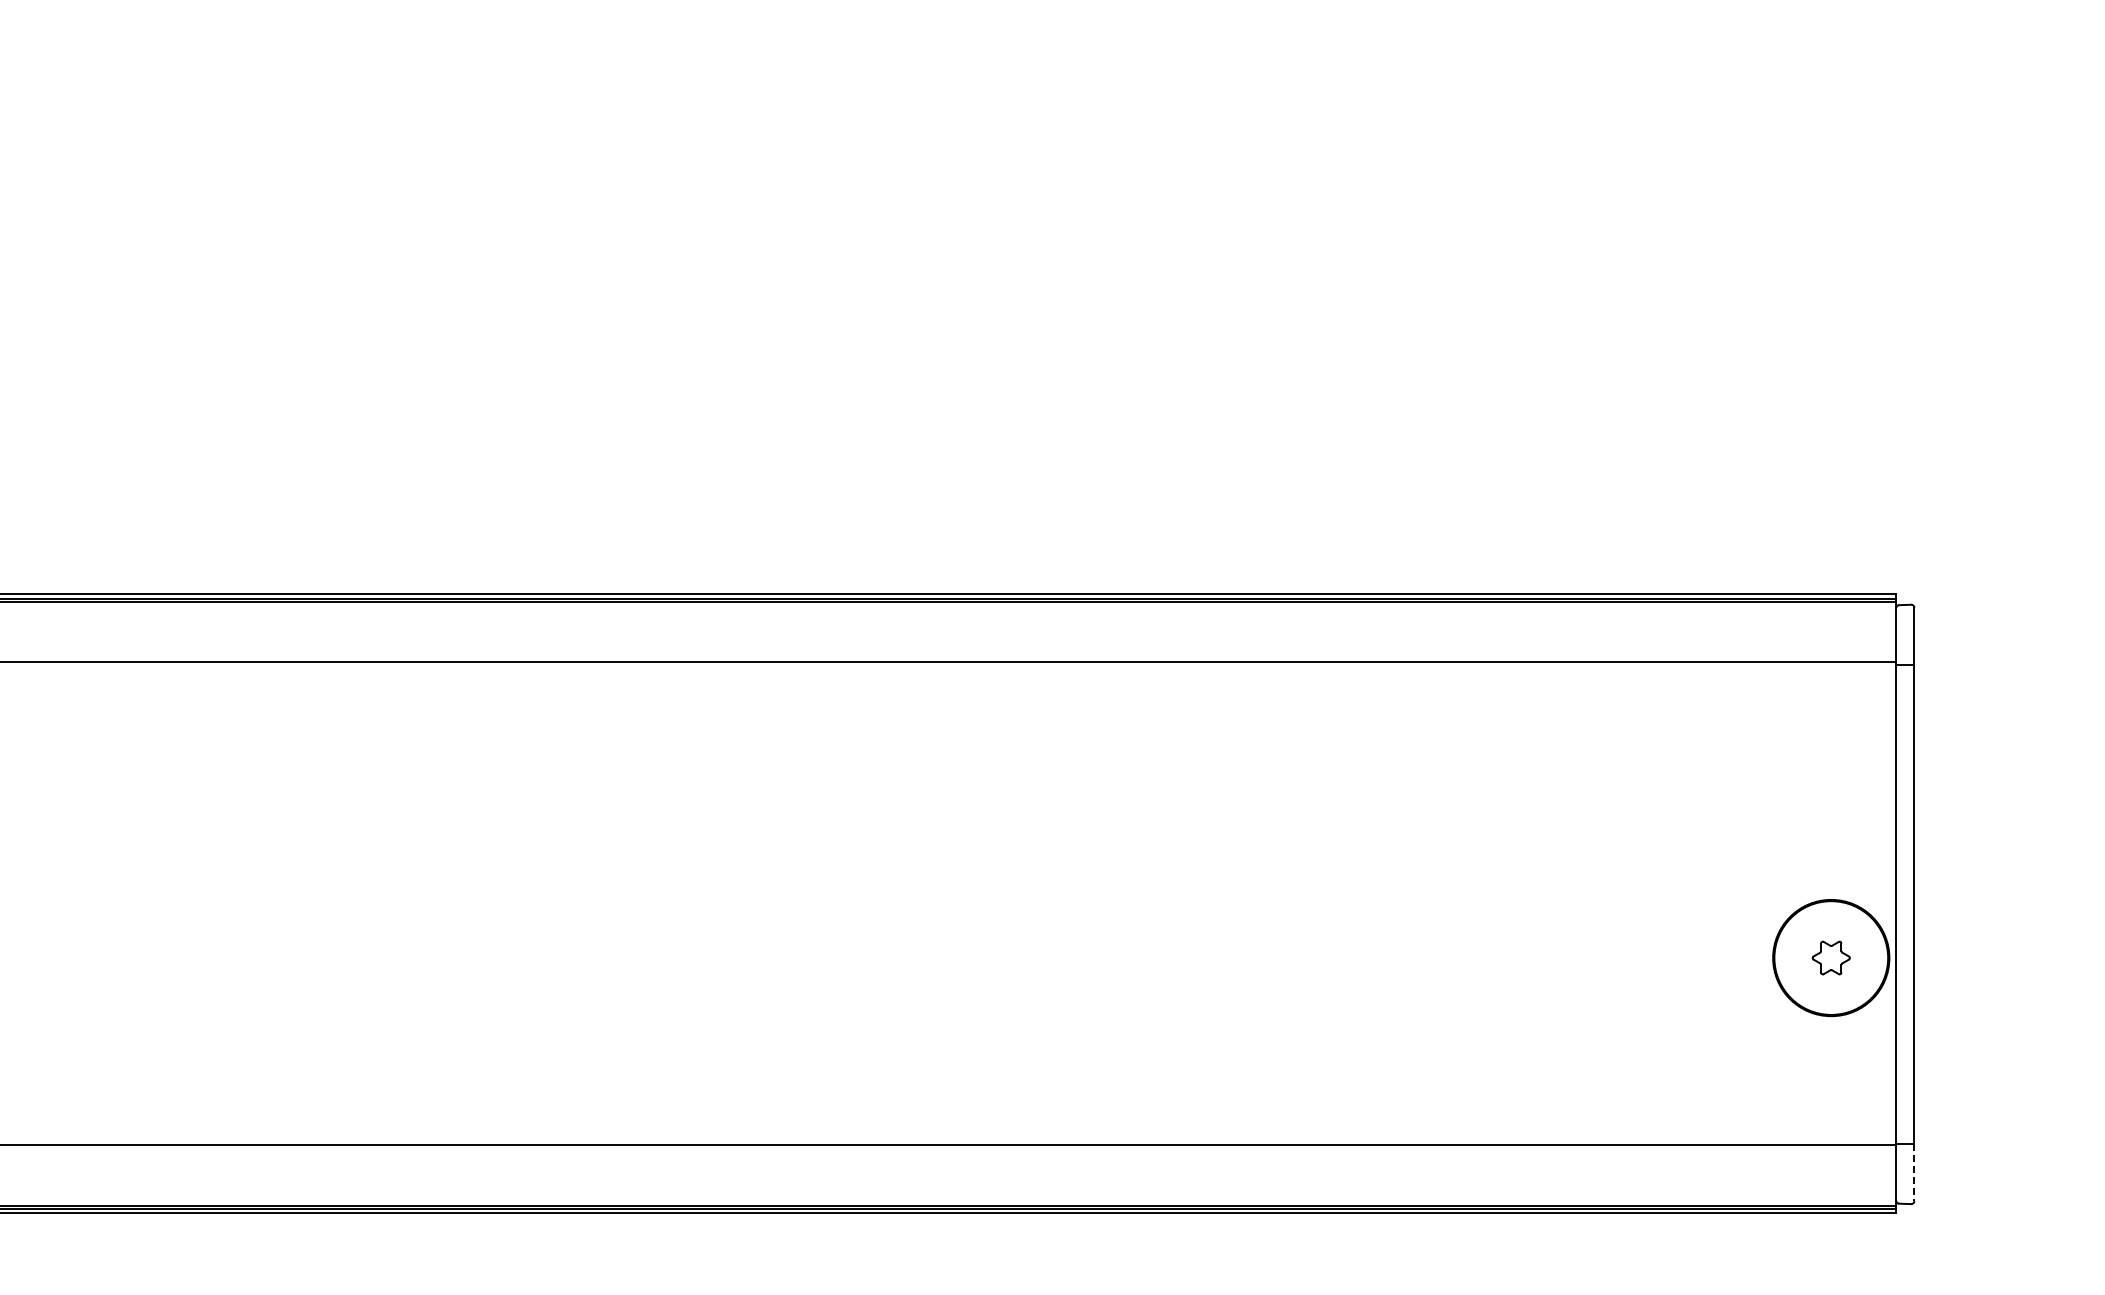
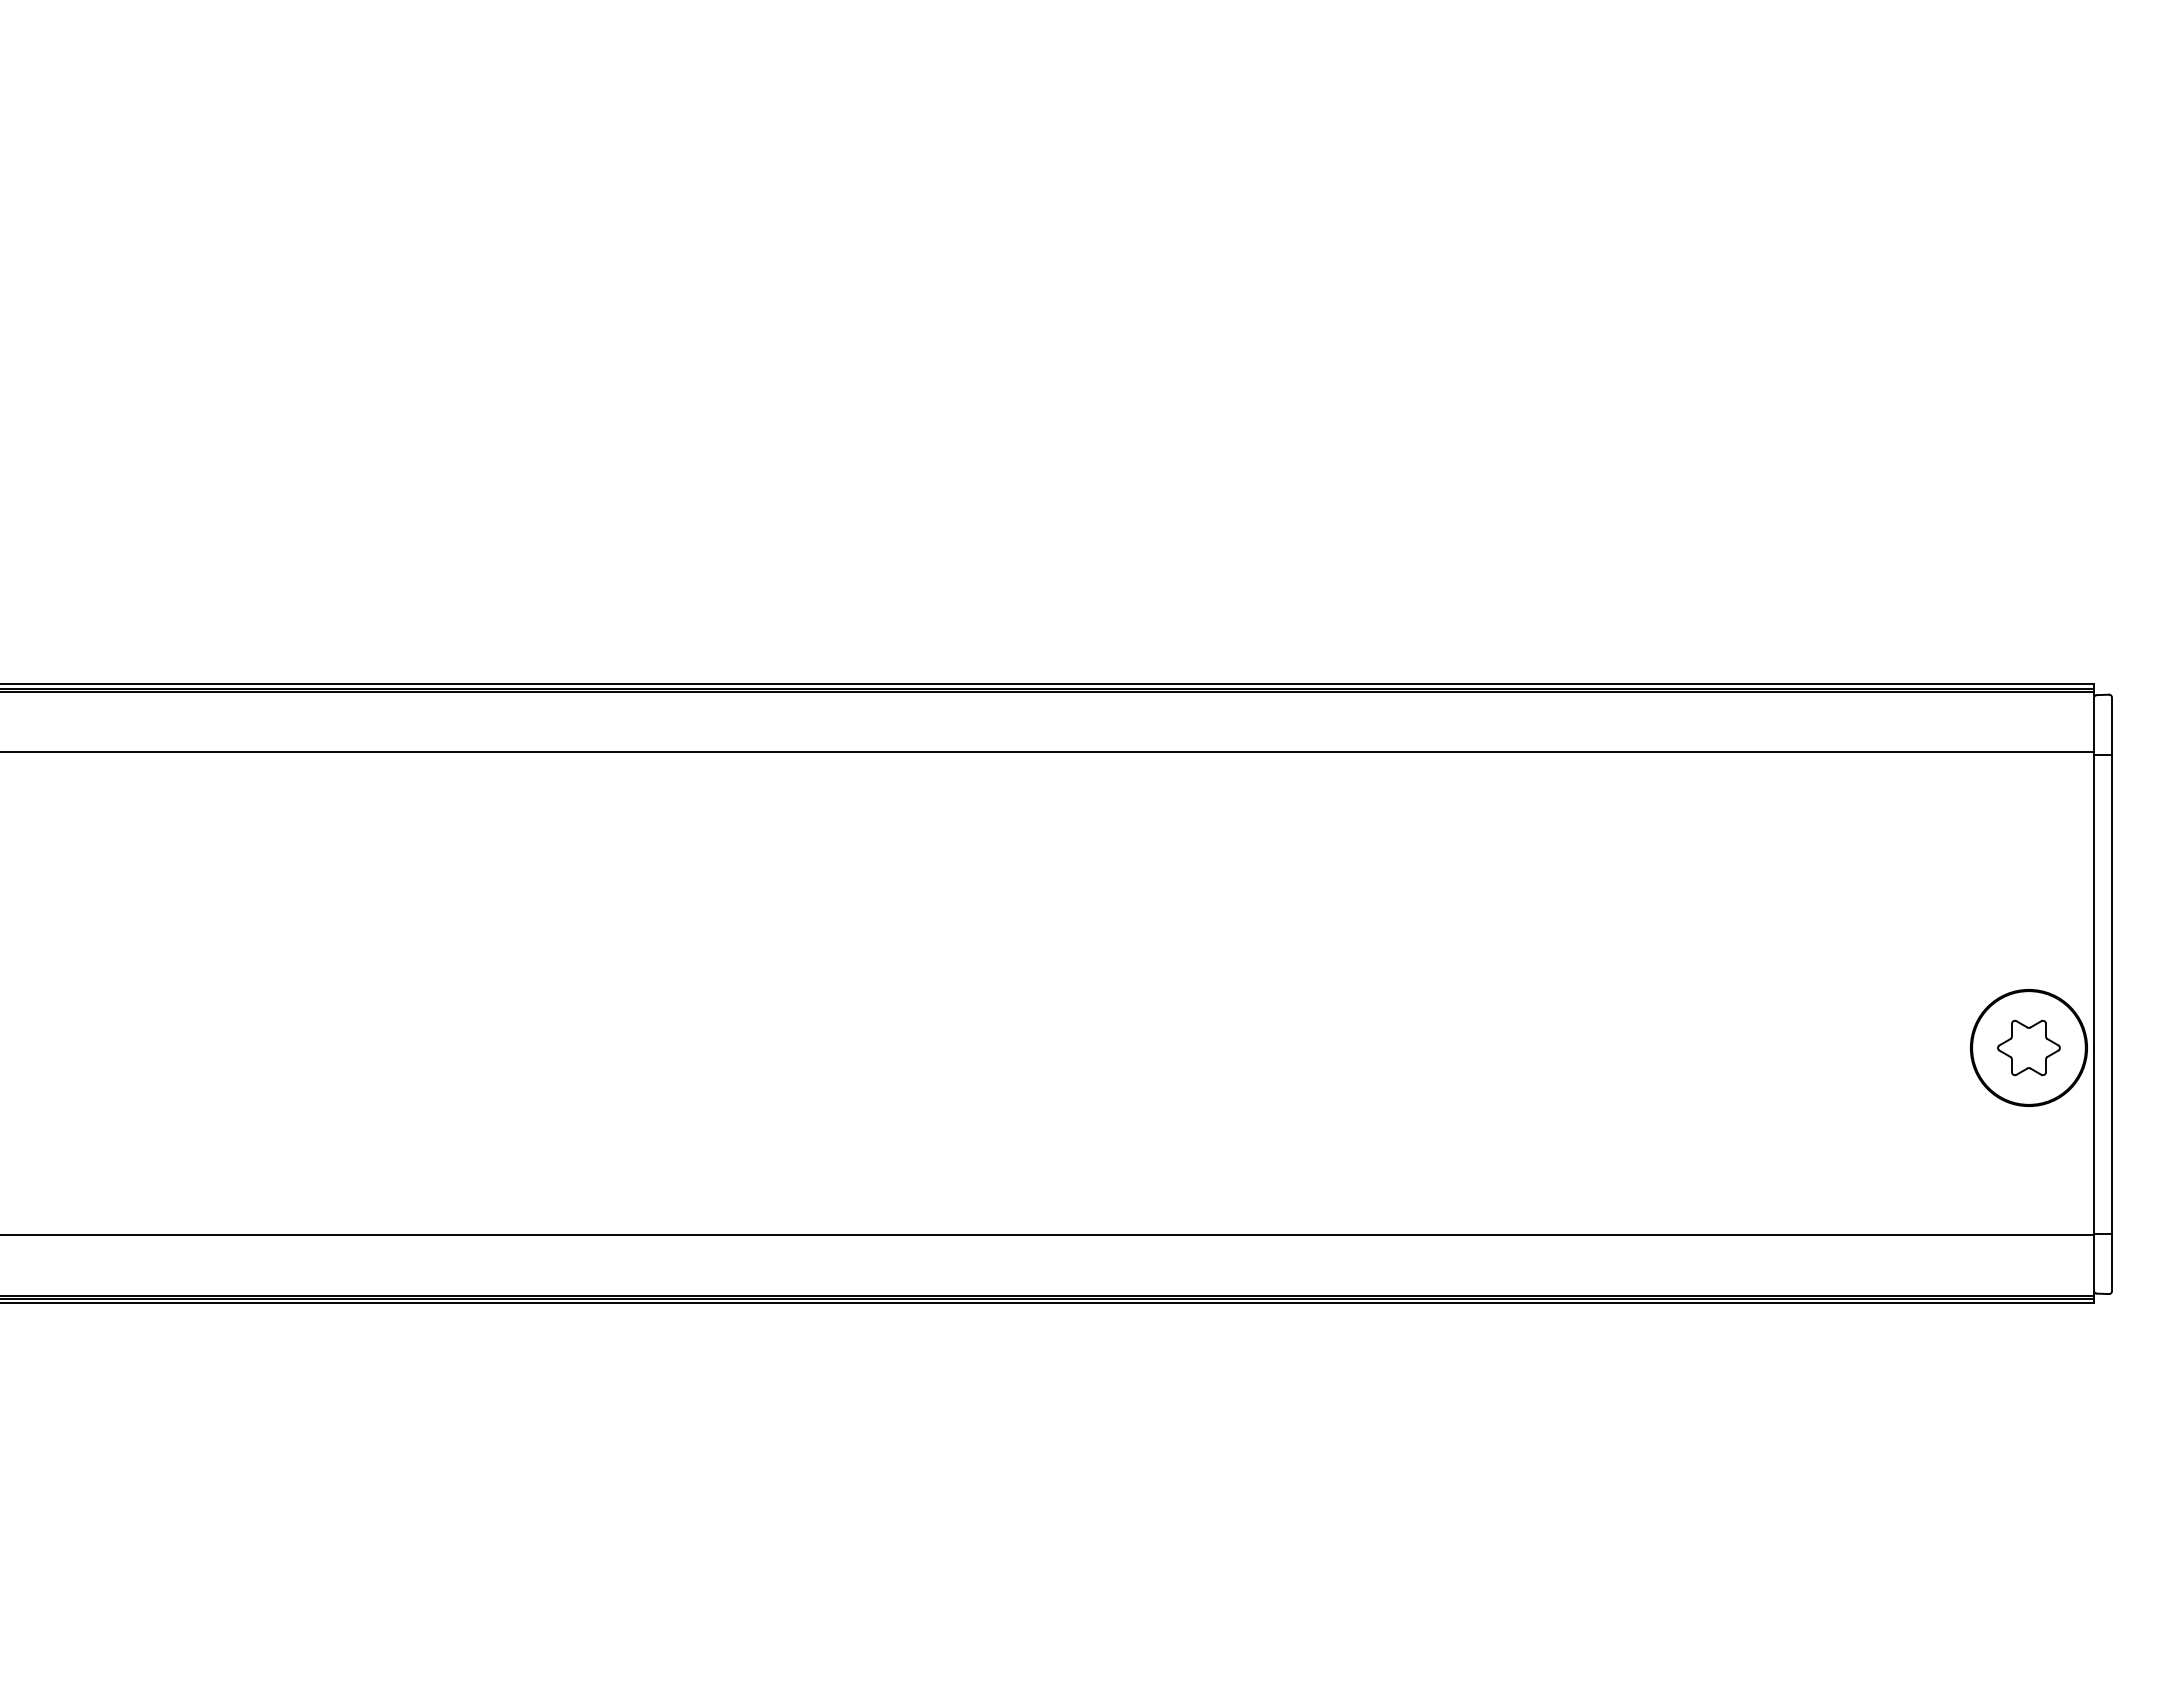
part: (1830, 957) -> (2028, 1047), size x1.67
line: (1914, 1172) -> (2112, 1262), dashed -> solid

